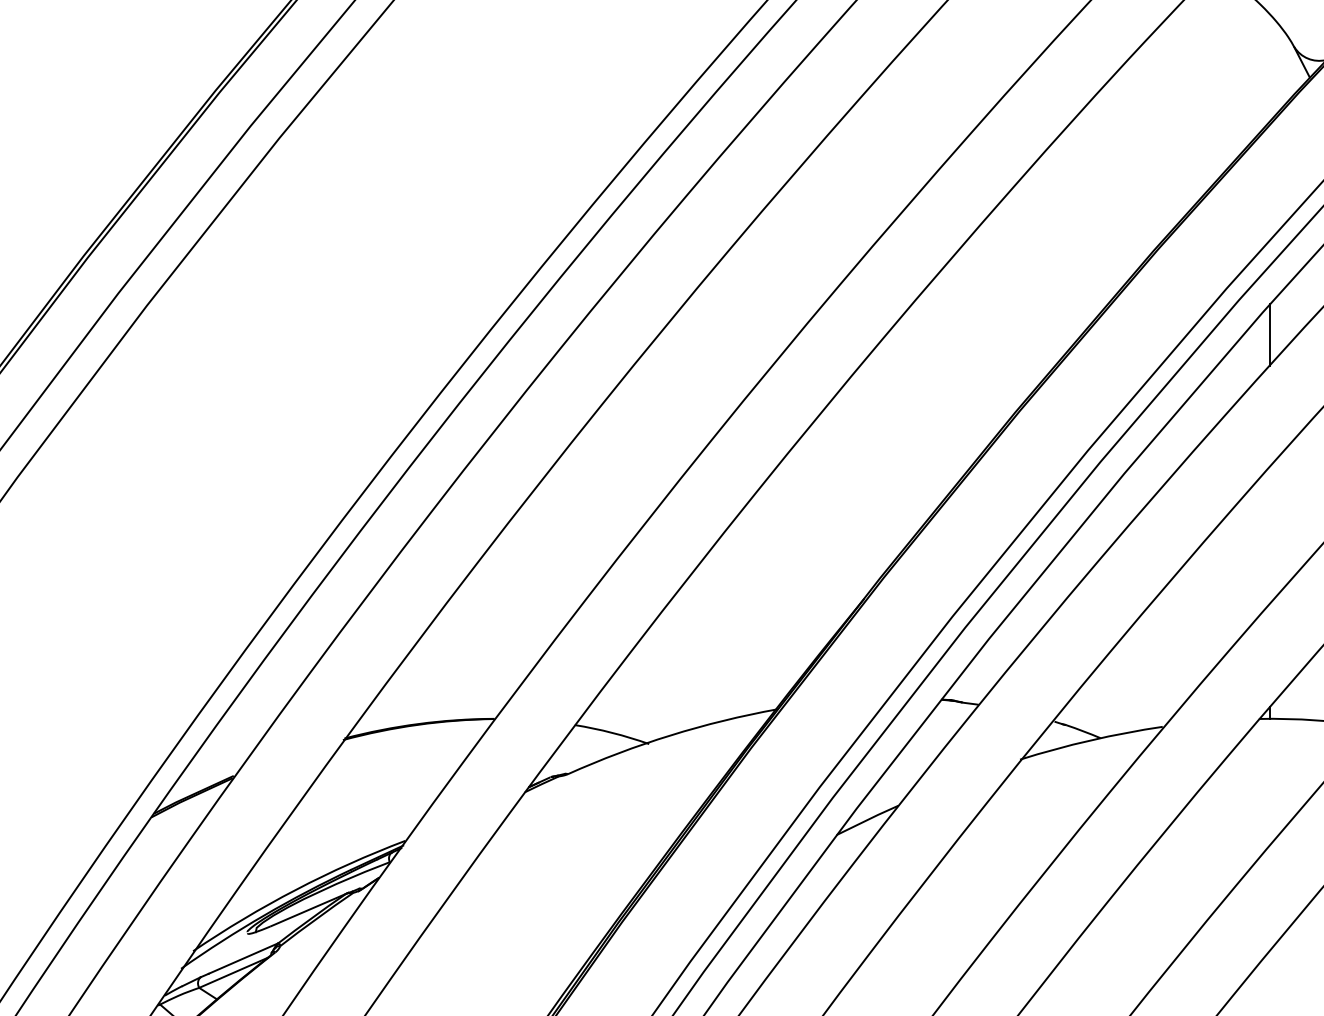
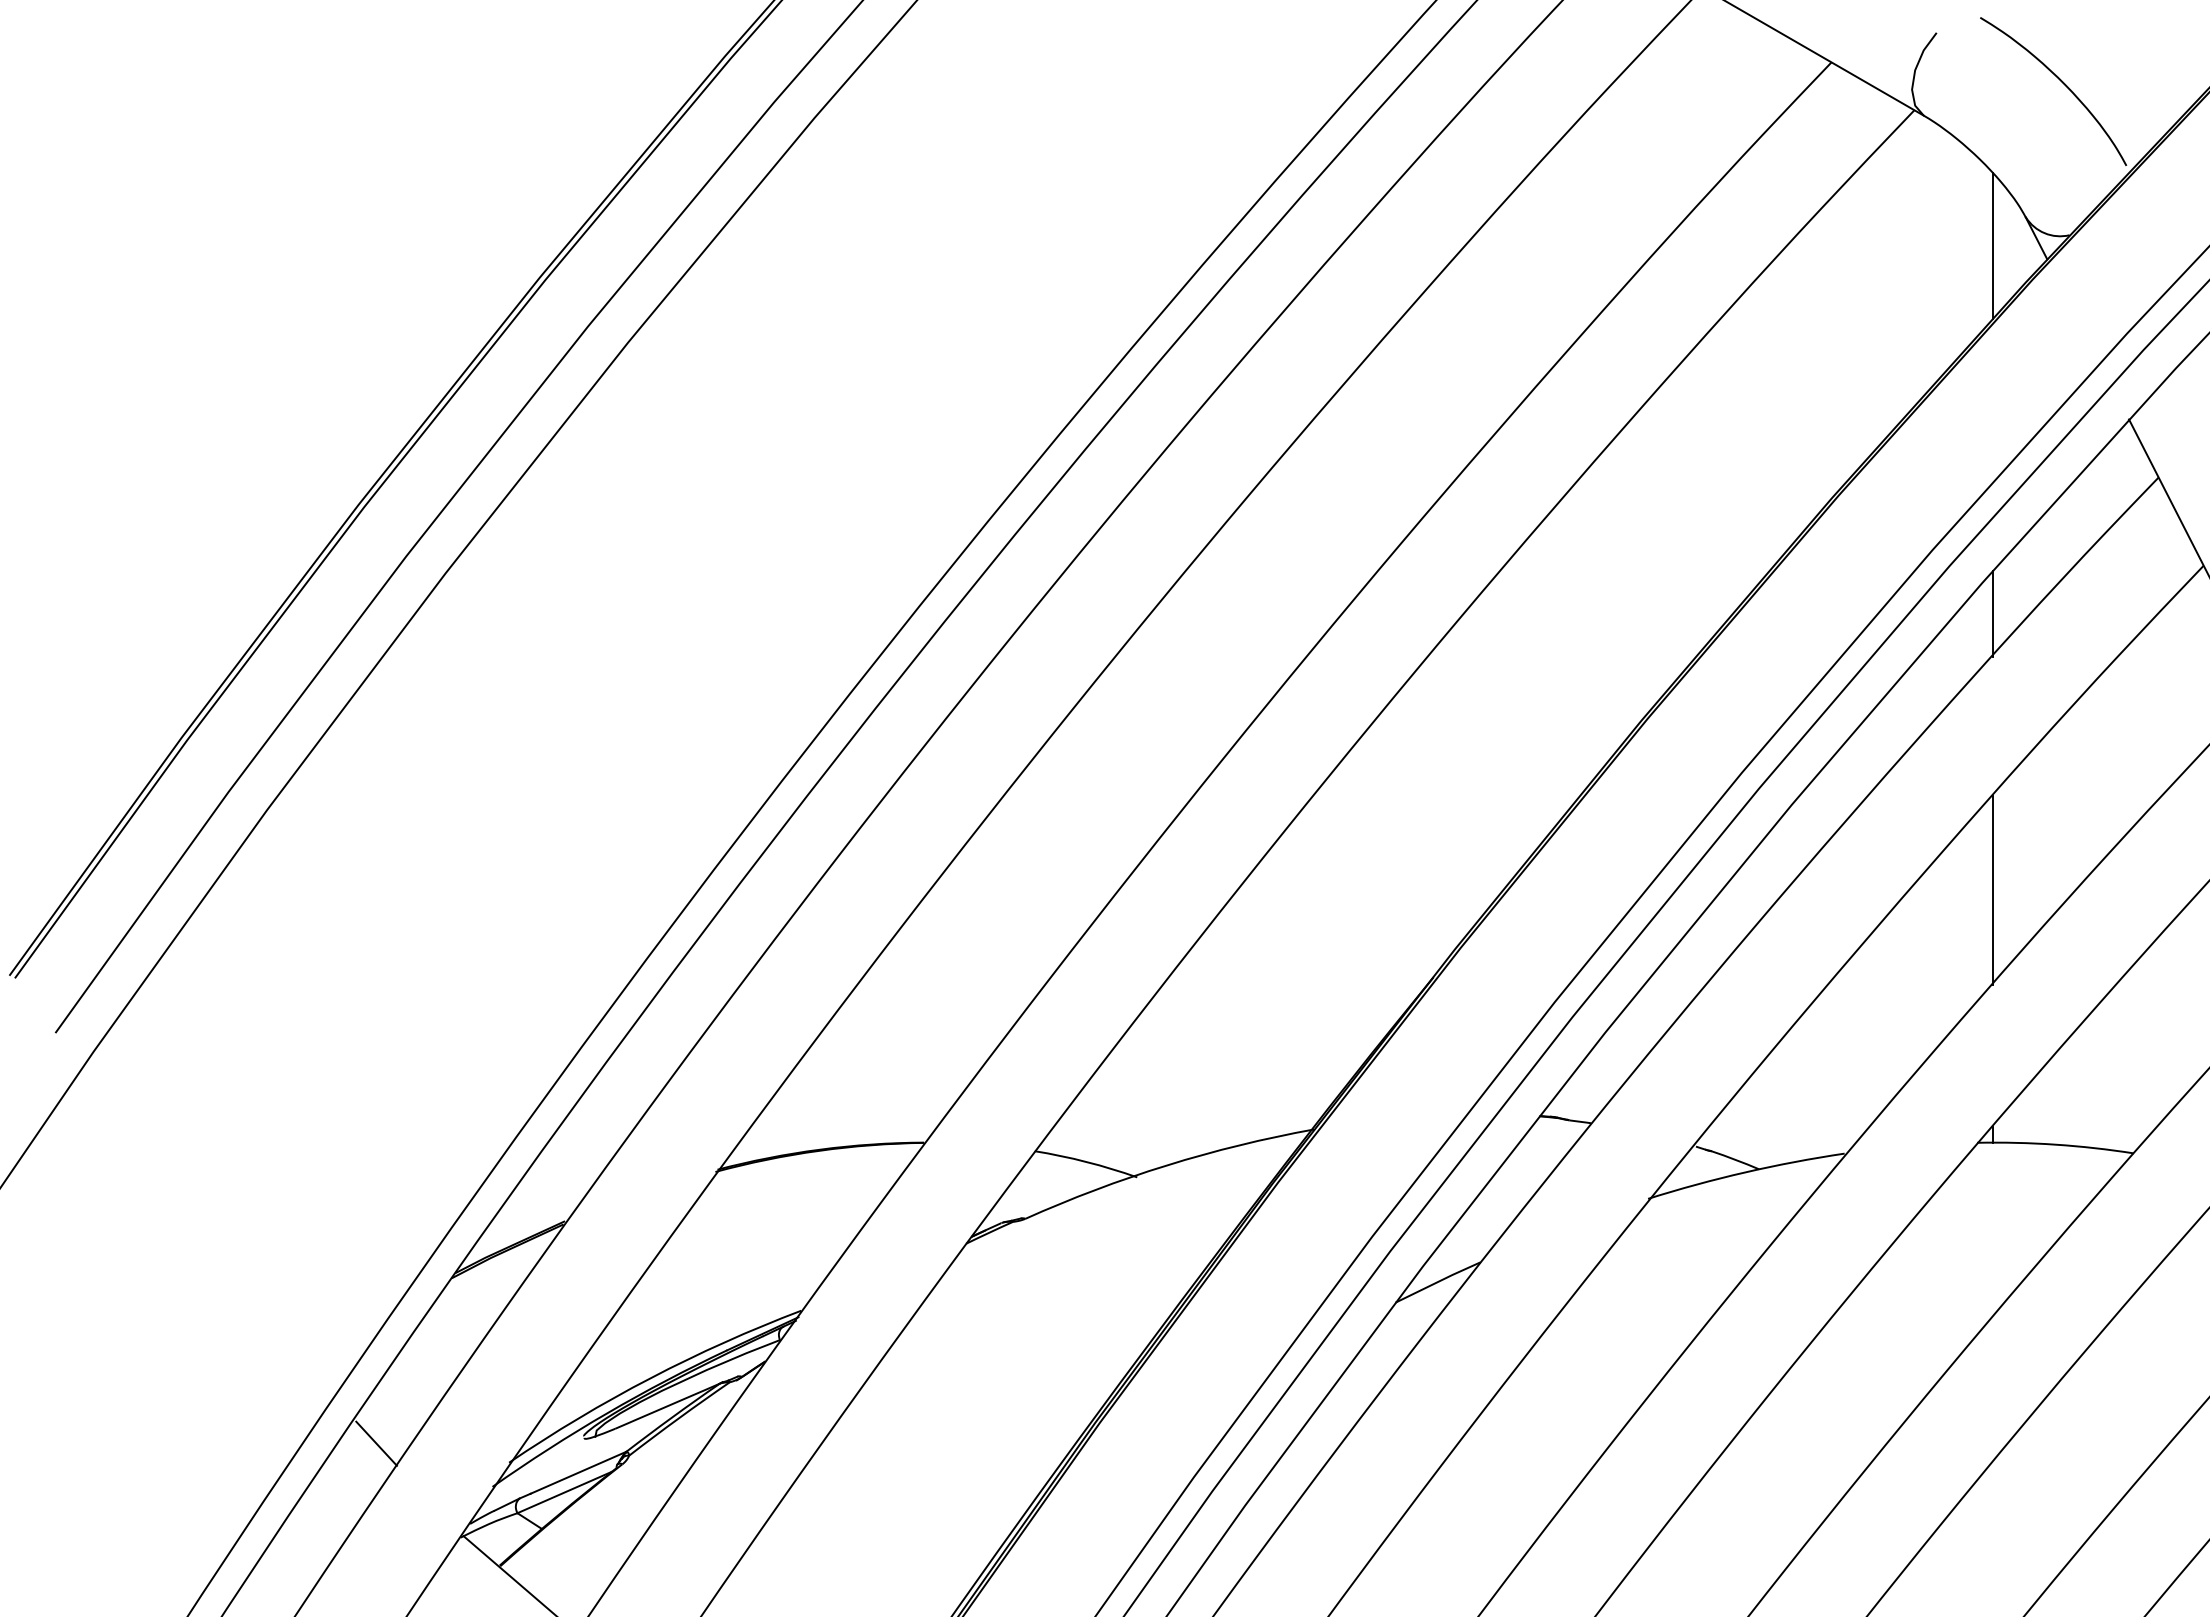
line: (1270, 67) -> (1992, 245), added
line: (1270, 535) -> (1992, 890), added
line: (96, 937) -> (376, 1443), added

